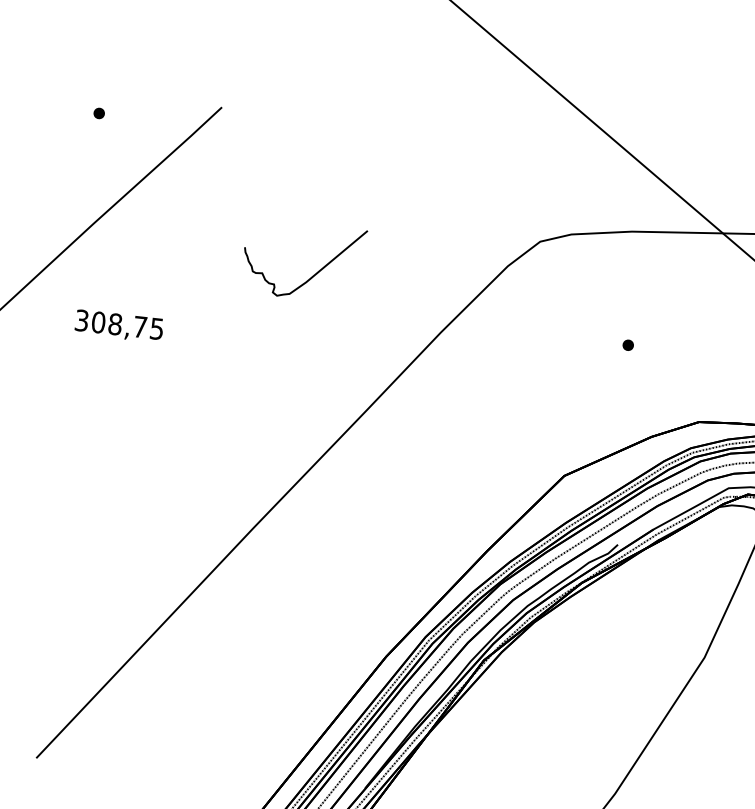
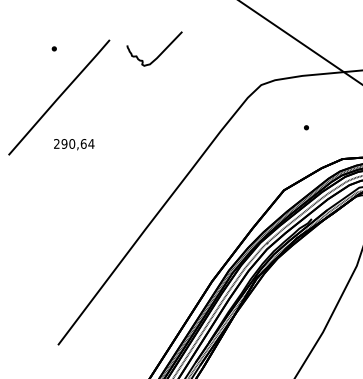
curve: (315, 272) -> (160, 53), moved
text: (120, 323) -> (74, 143), 308,75 -> 290,64

